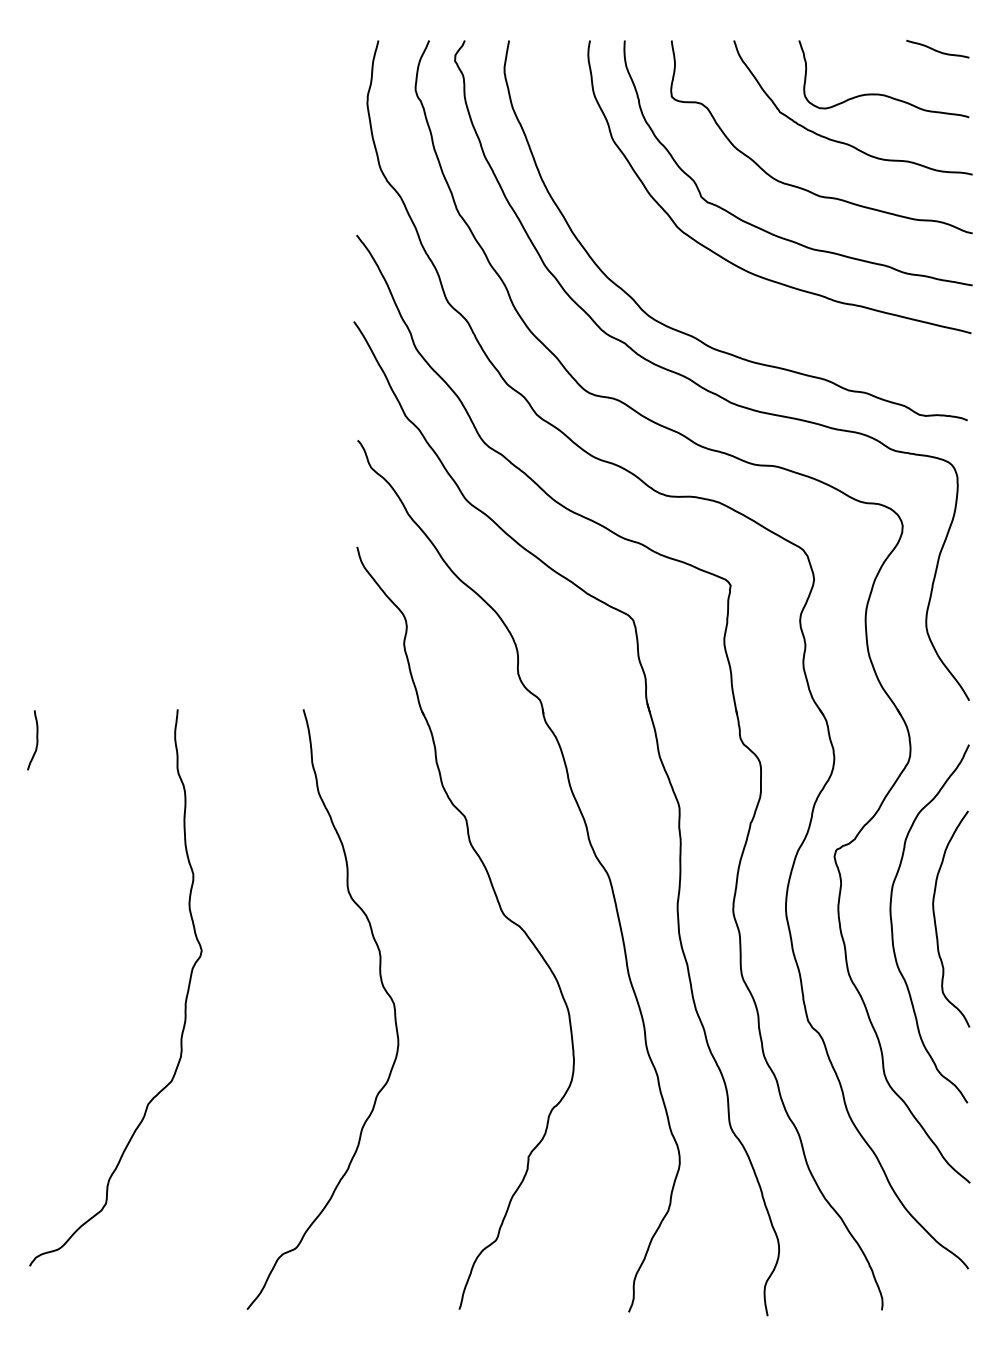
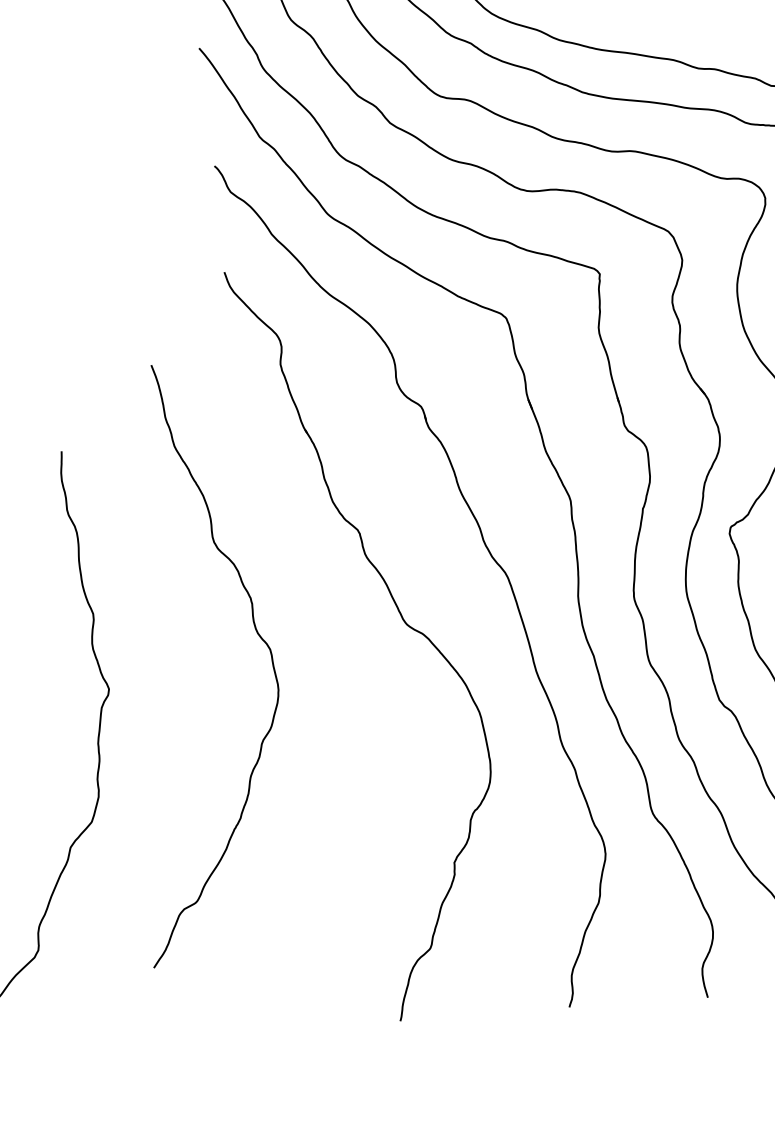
curve: (382, 987) -> (257, 634), moved

